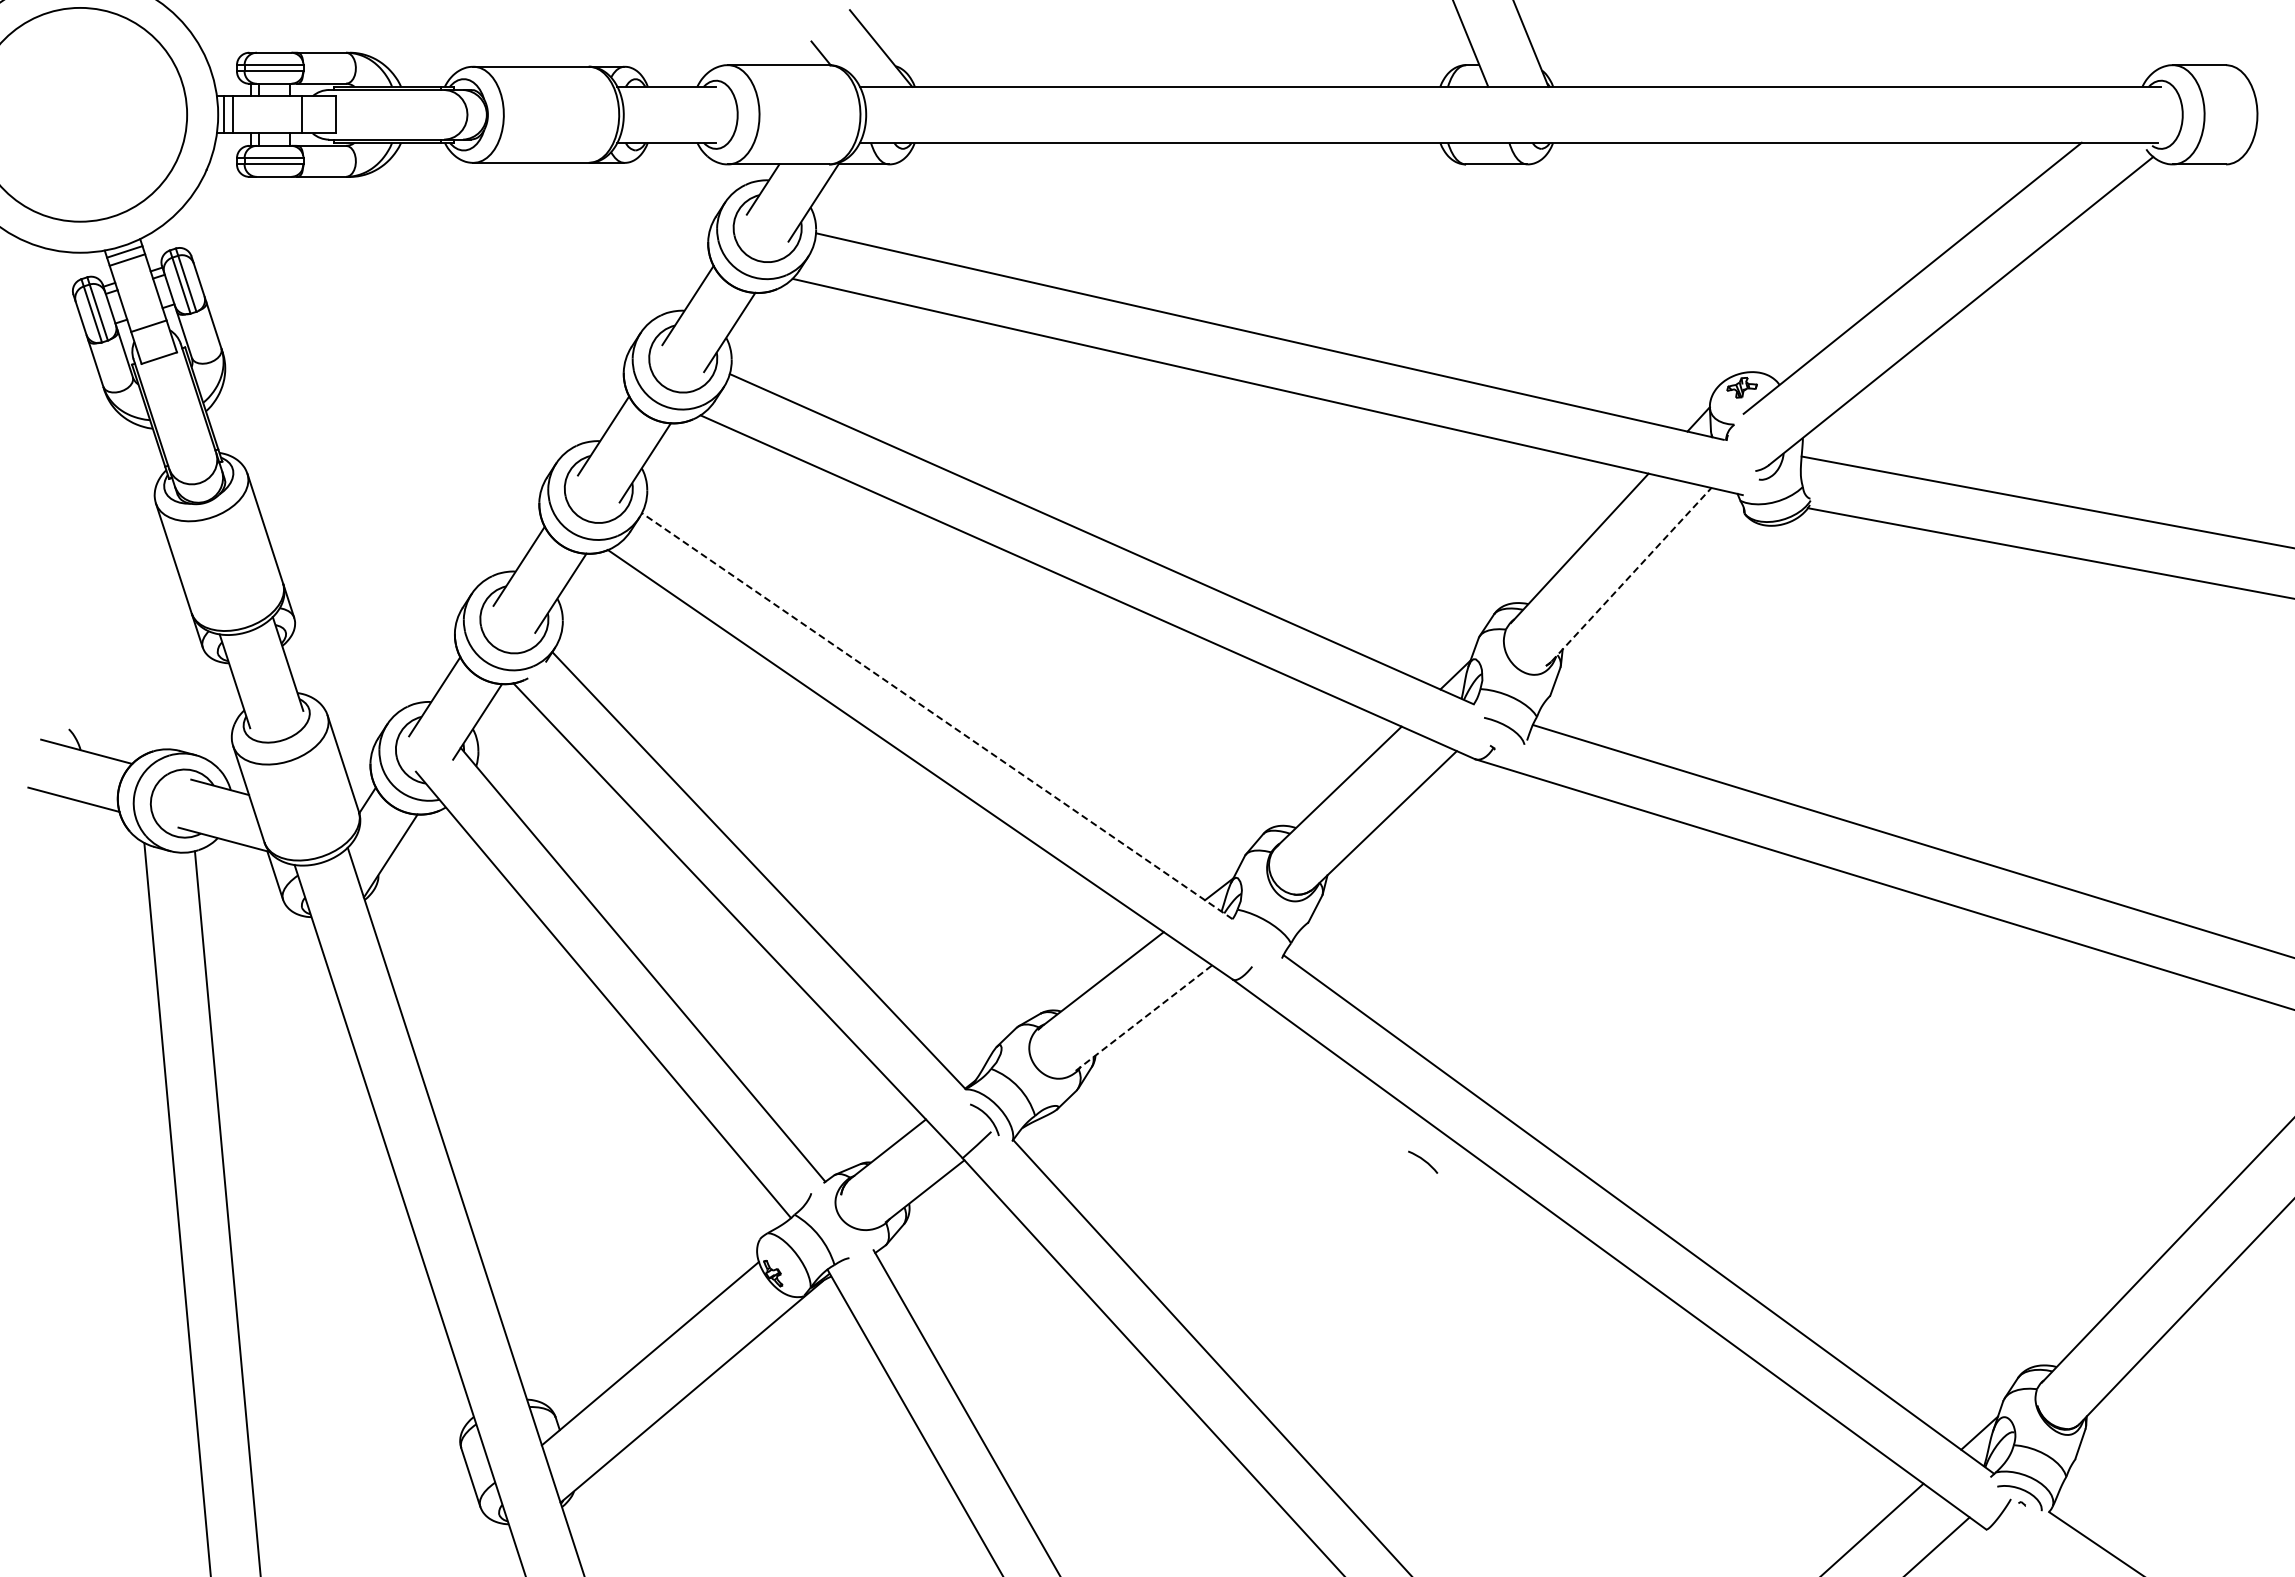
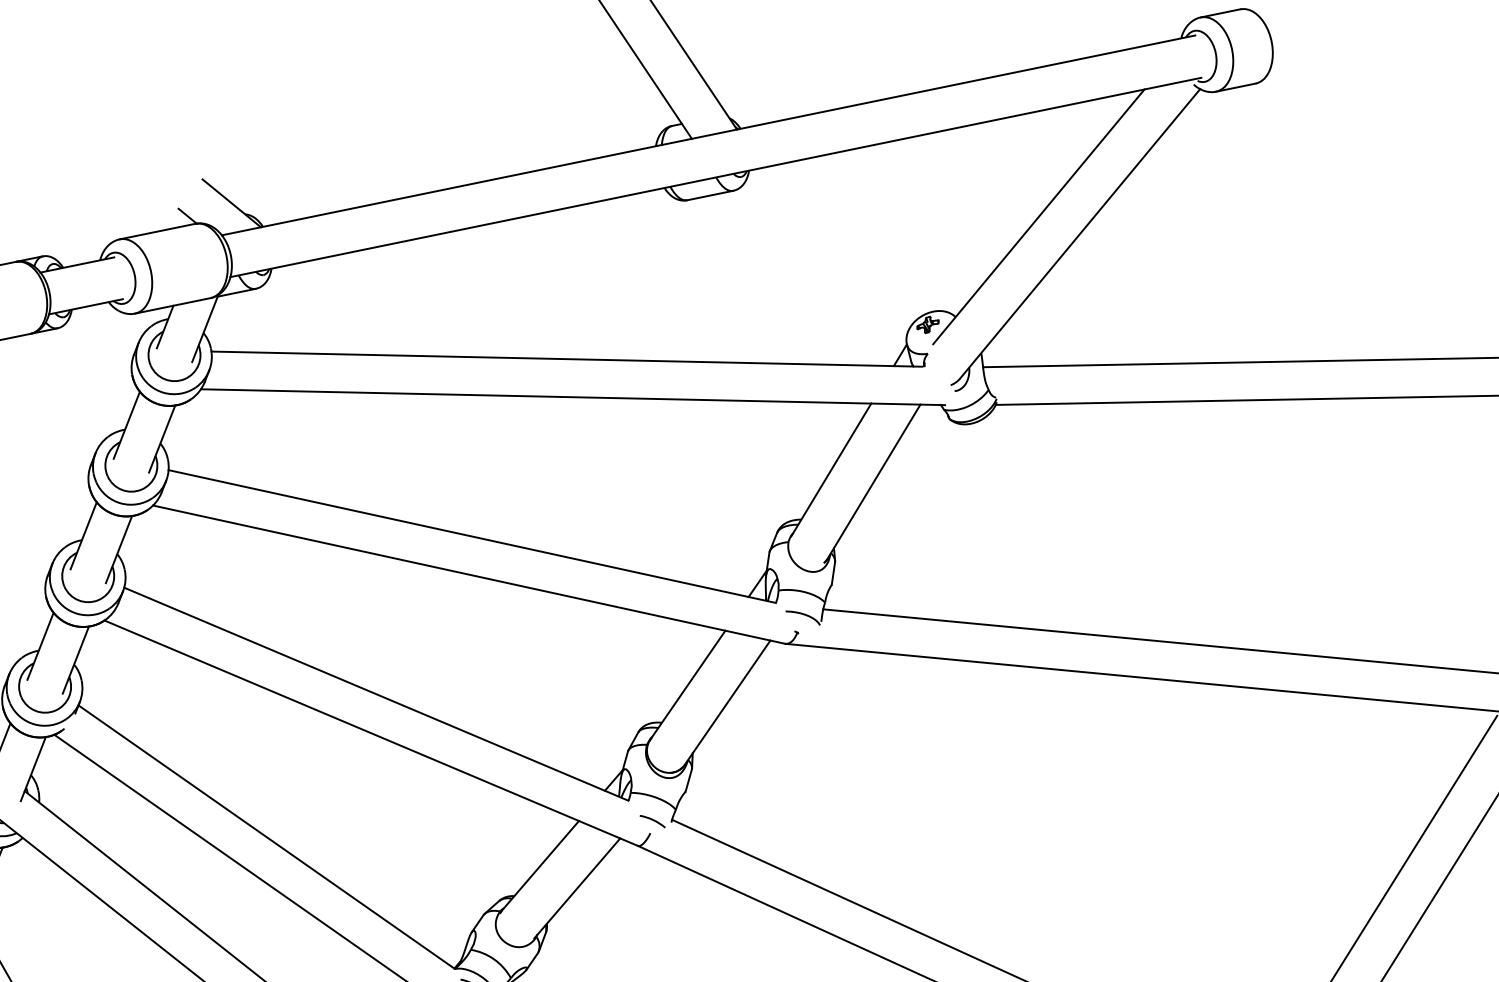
line: (1631, 574) -> (873, 481), dashed -> solid
line: (936, 715) -> (375, 693), dashed -> solid
line: (1144, 1017) -> (577, 887), dashed -> solid
arc: (1423, 1161) -> (652, 820), moved

